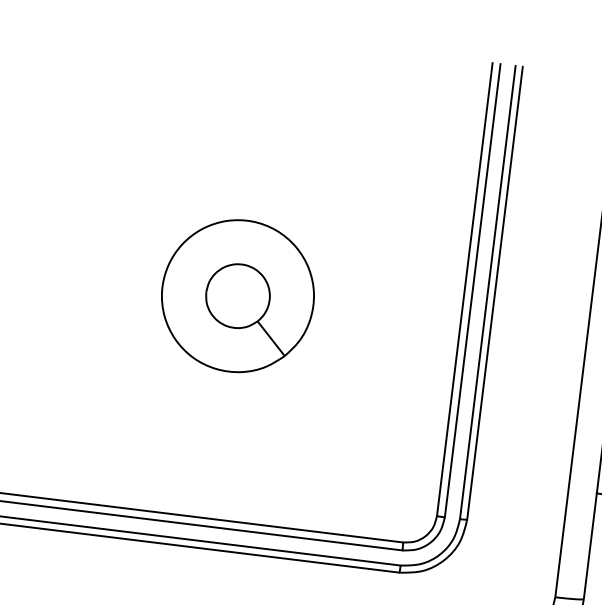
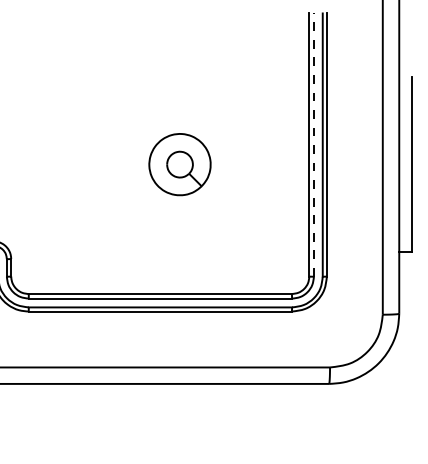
line: (471, 291) -> (313, 145), solid -> dashed
part: (237, 295) -> (179, 164), size x0.7

